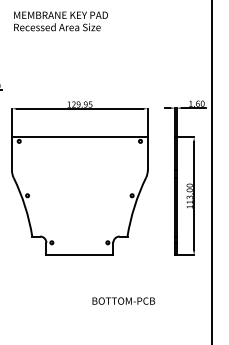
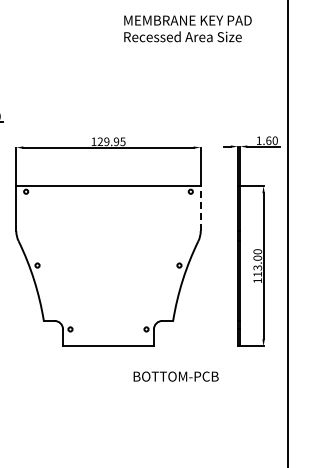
text: (60, 21) -> (187, 28), moved
line: (147, 153) -> (200, 208), solid -> dashed
text: (123, 301) -> (175, 376), moved

